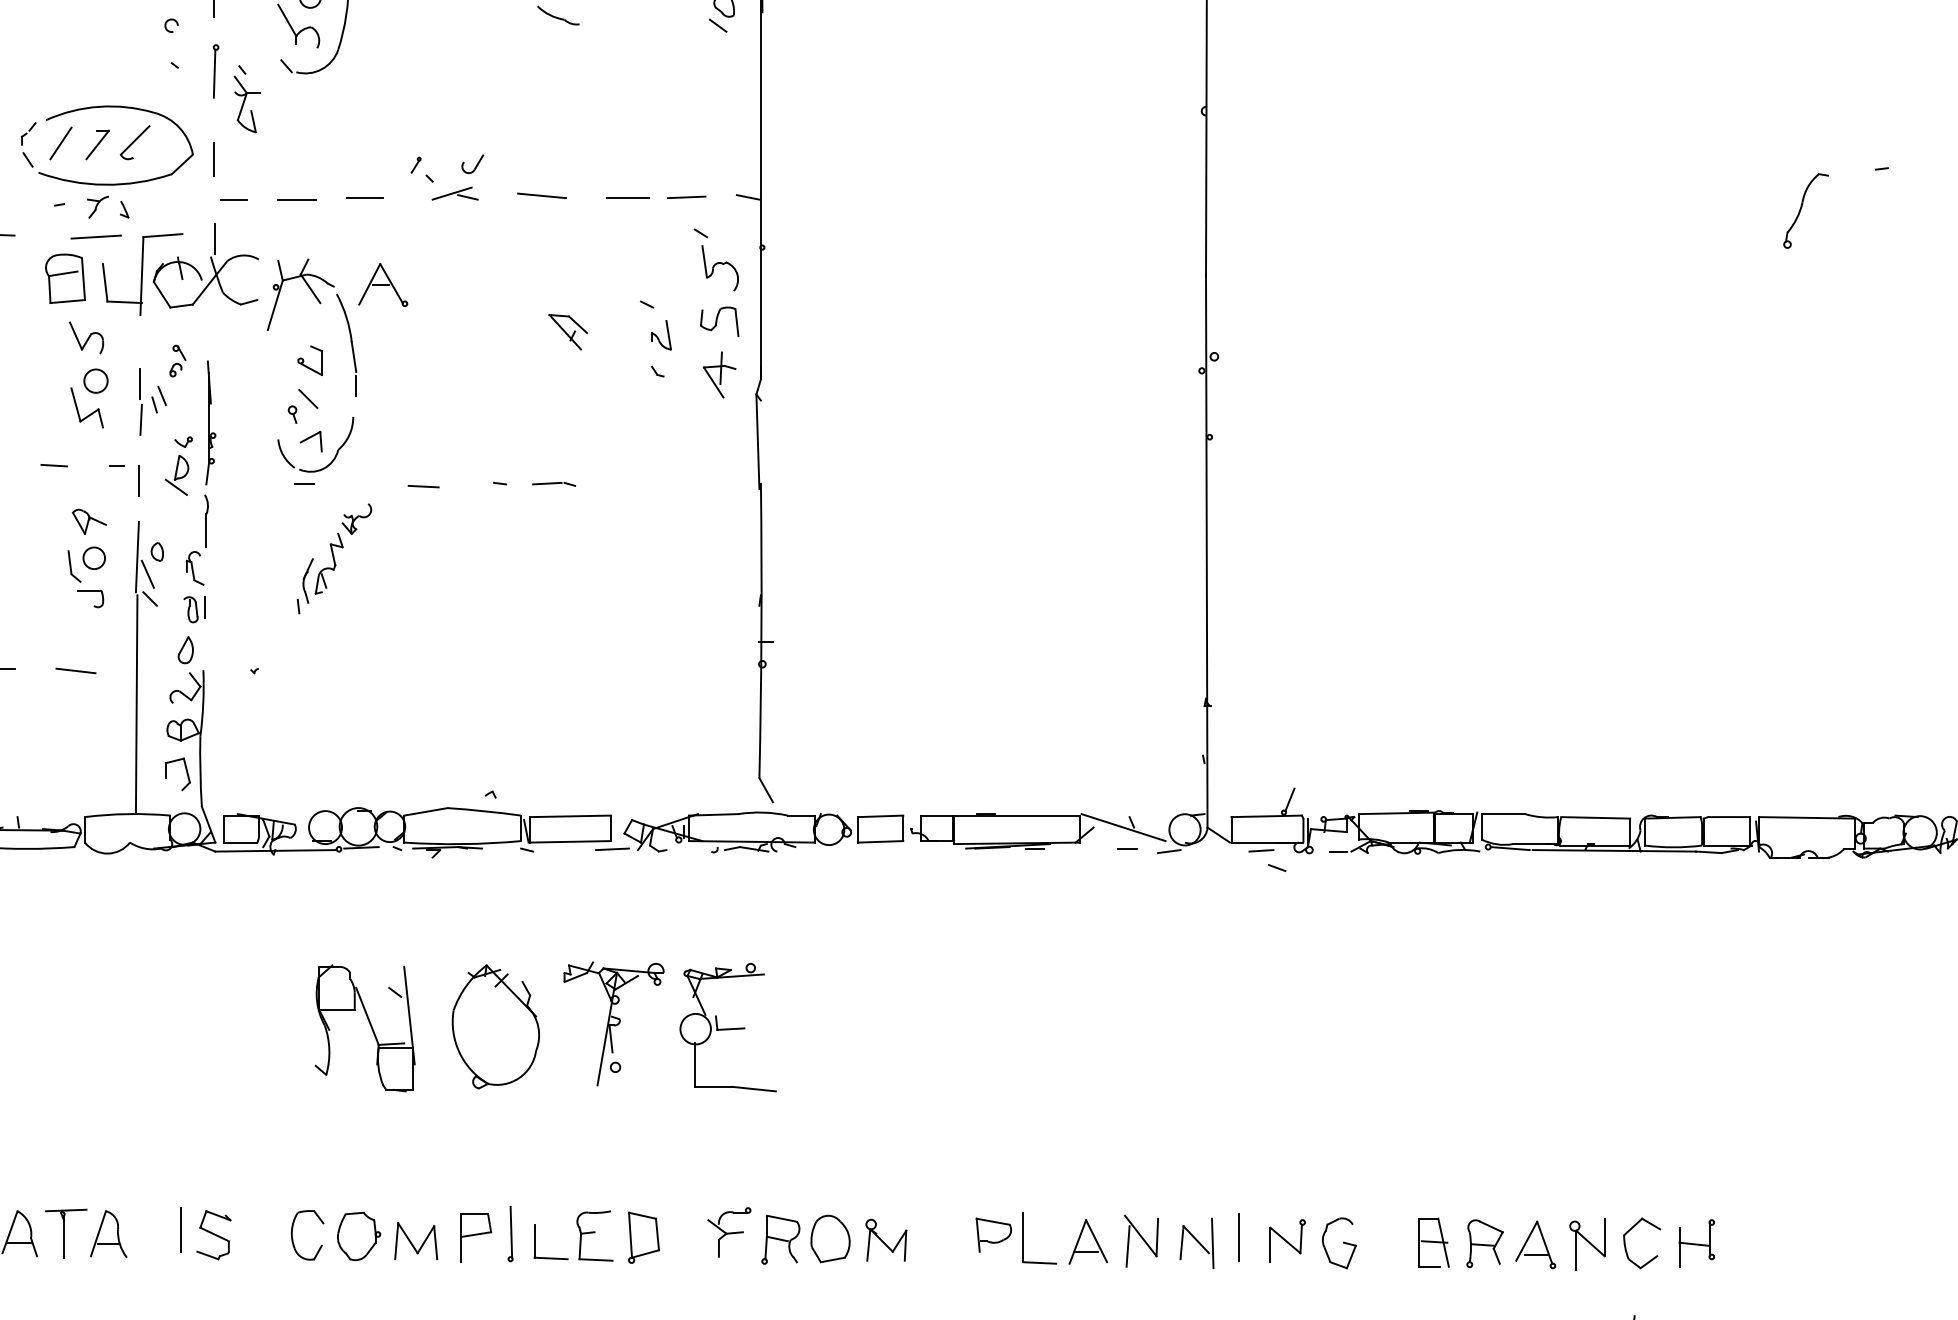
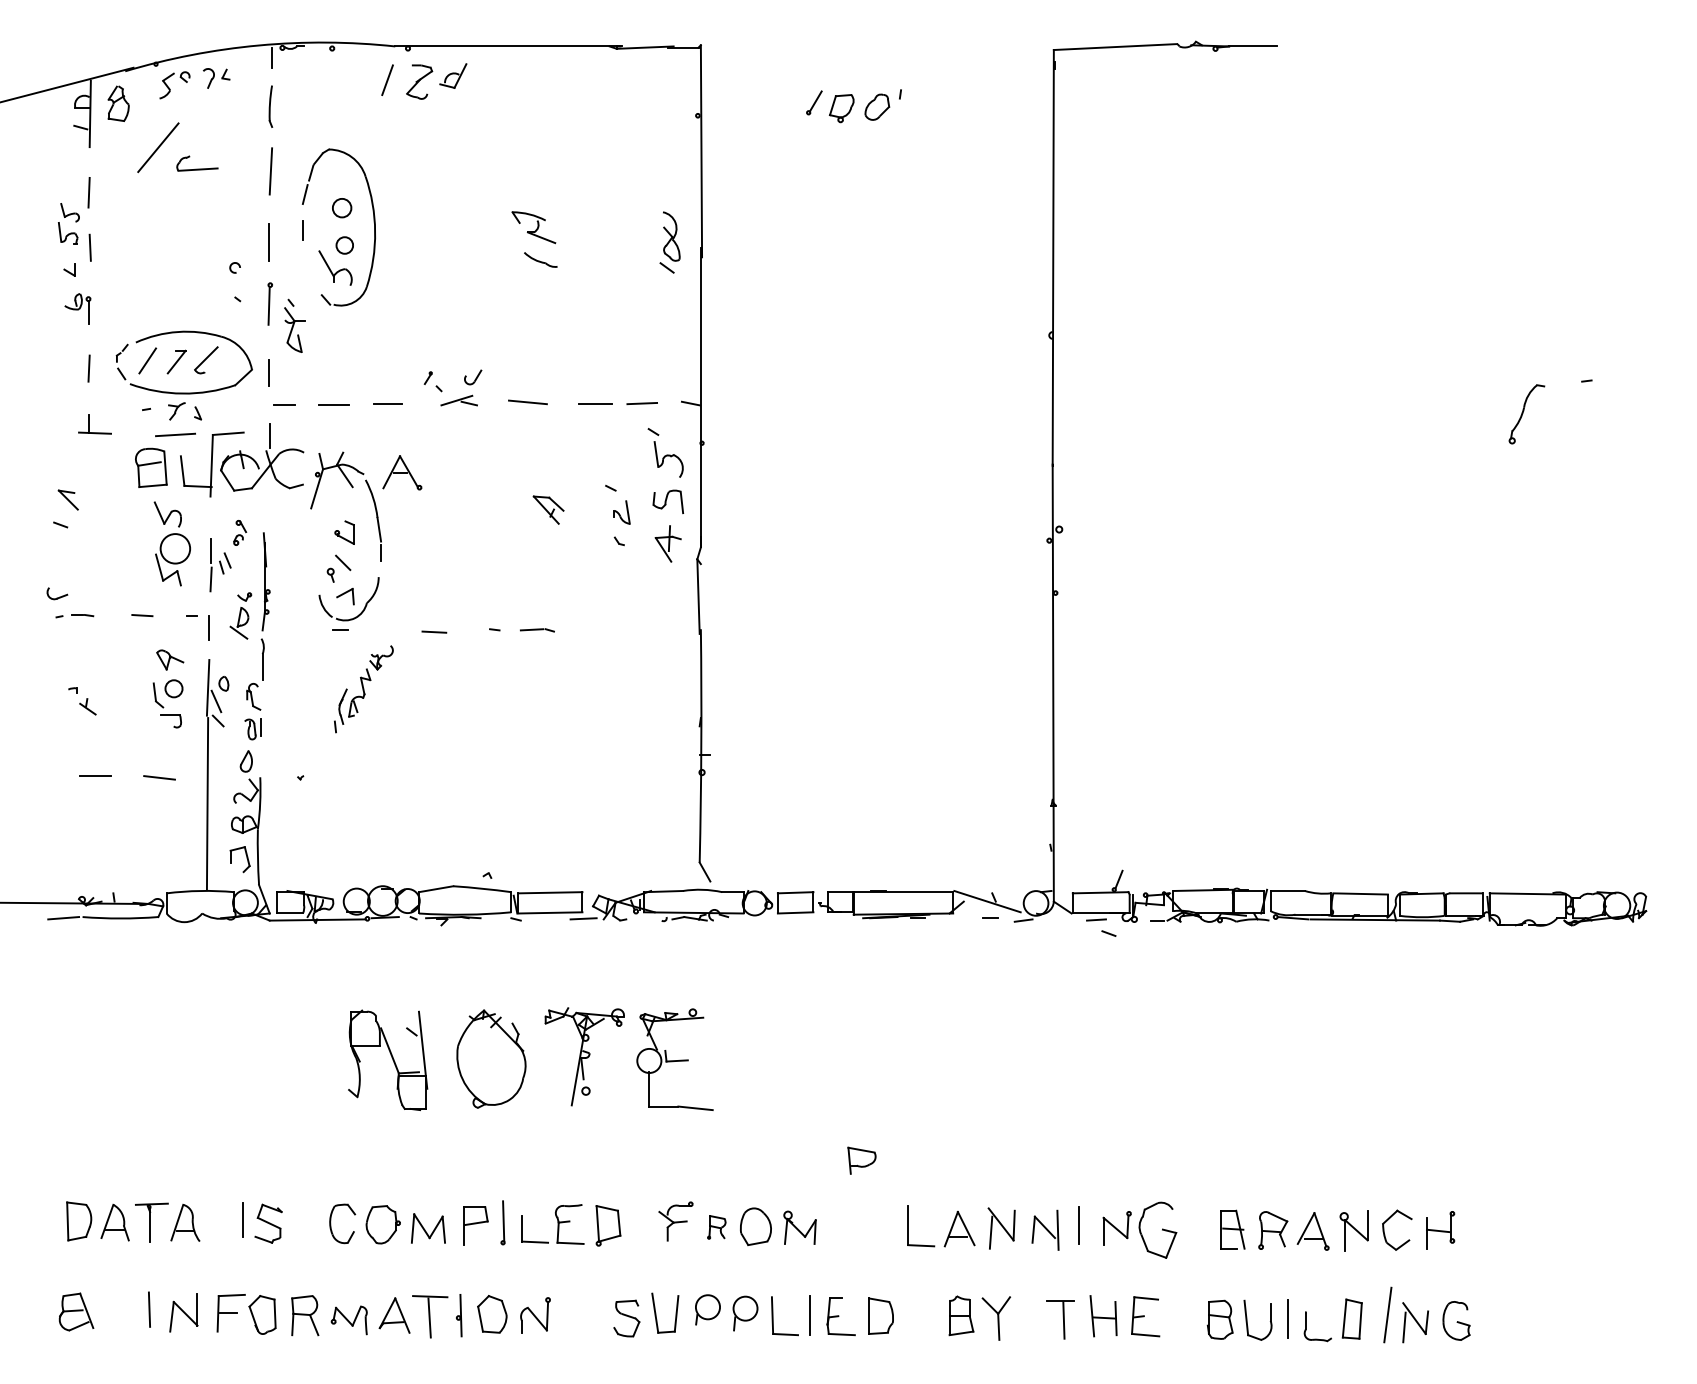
circle: (96, 380) -> (175, 548), size x1.6
part: (993, 1234) -> (861, 1160), moved
part: (780, 1239) -> (716, 1227), size x0.6
part: (1339, 1242) -> (1158, 1229), size x1.4

